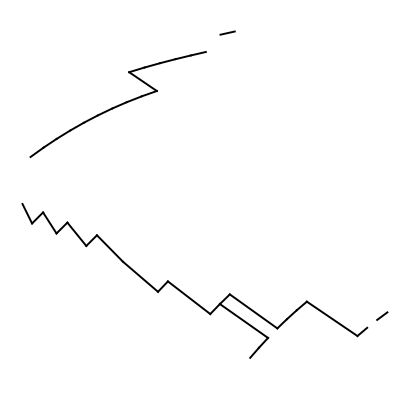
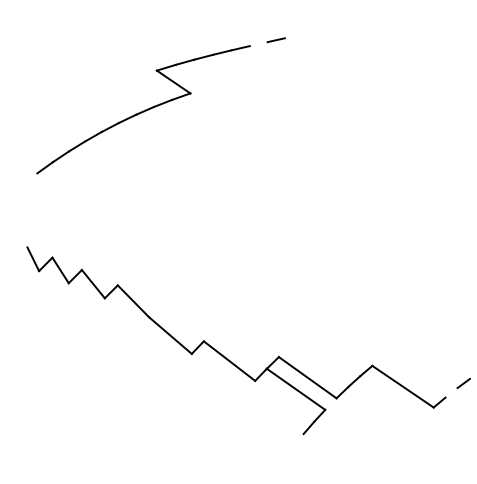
part: (118, 104) -> (143, 109), moved

